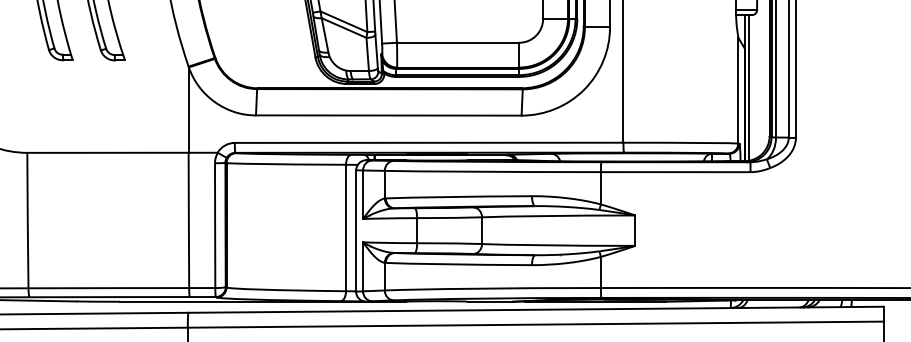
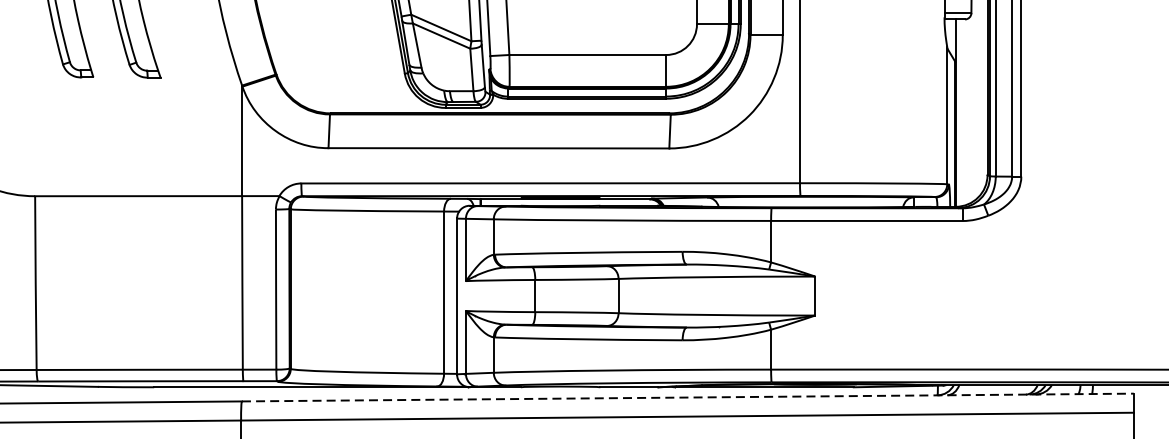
line: (748, 87) -> (960, 112), removed
line: (536, 309) -> (688, 397), solid -> dashed

